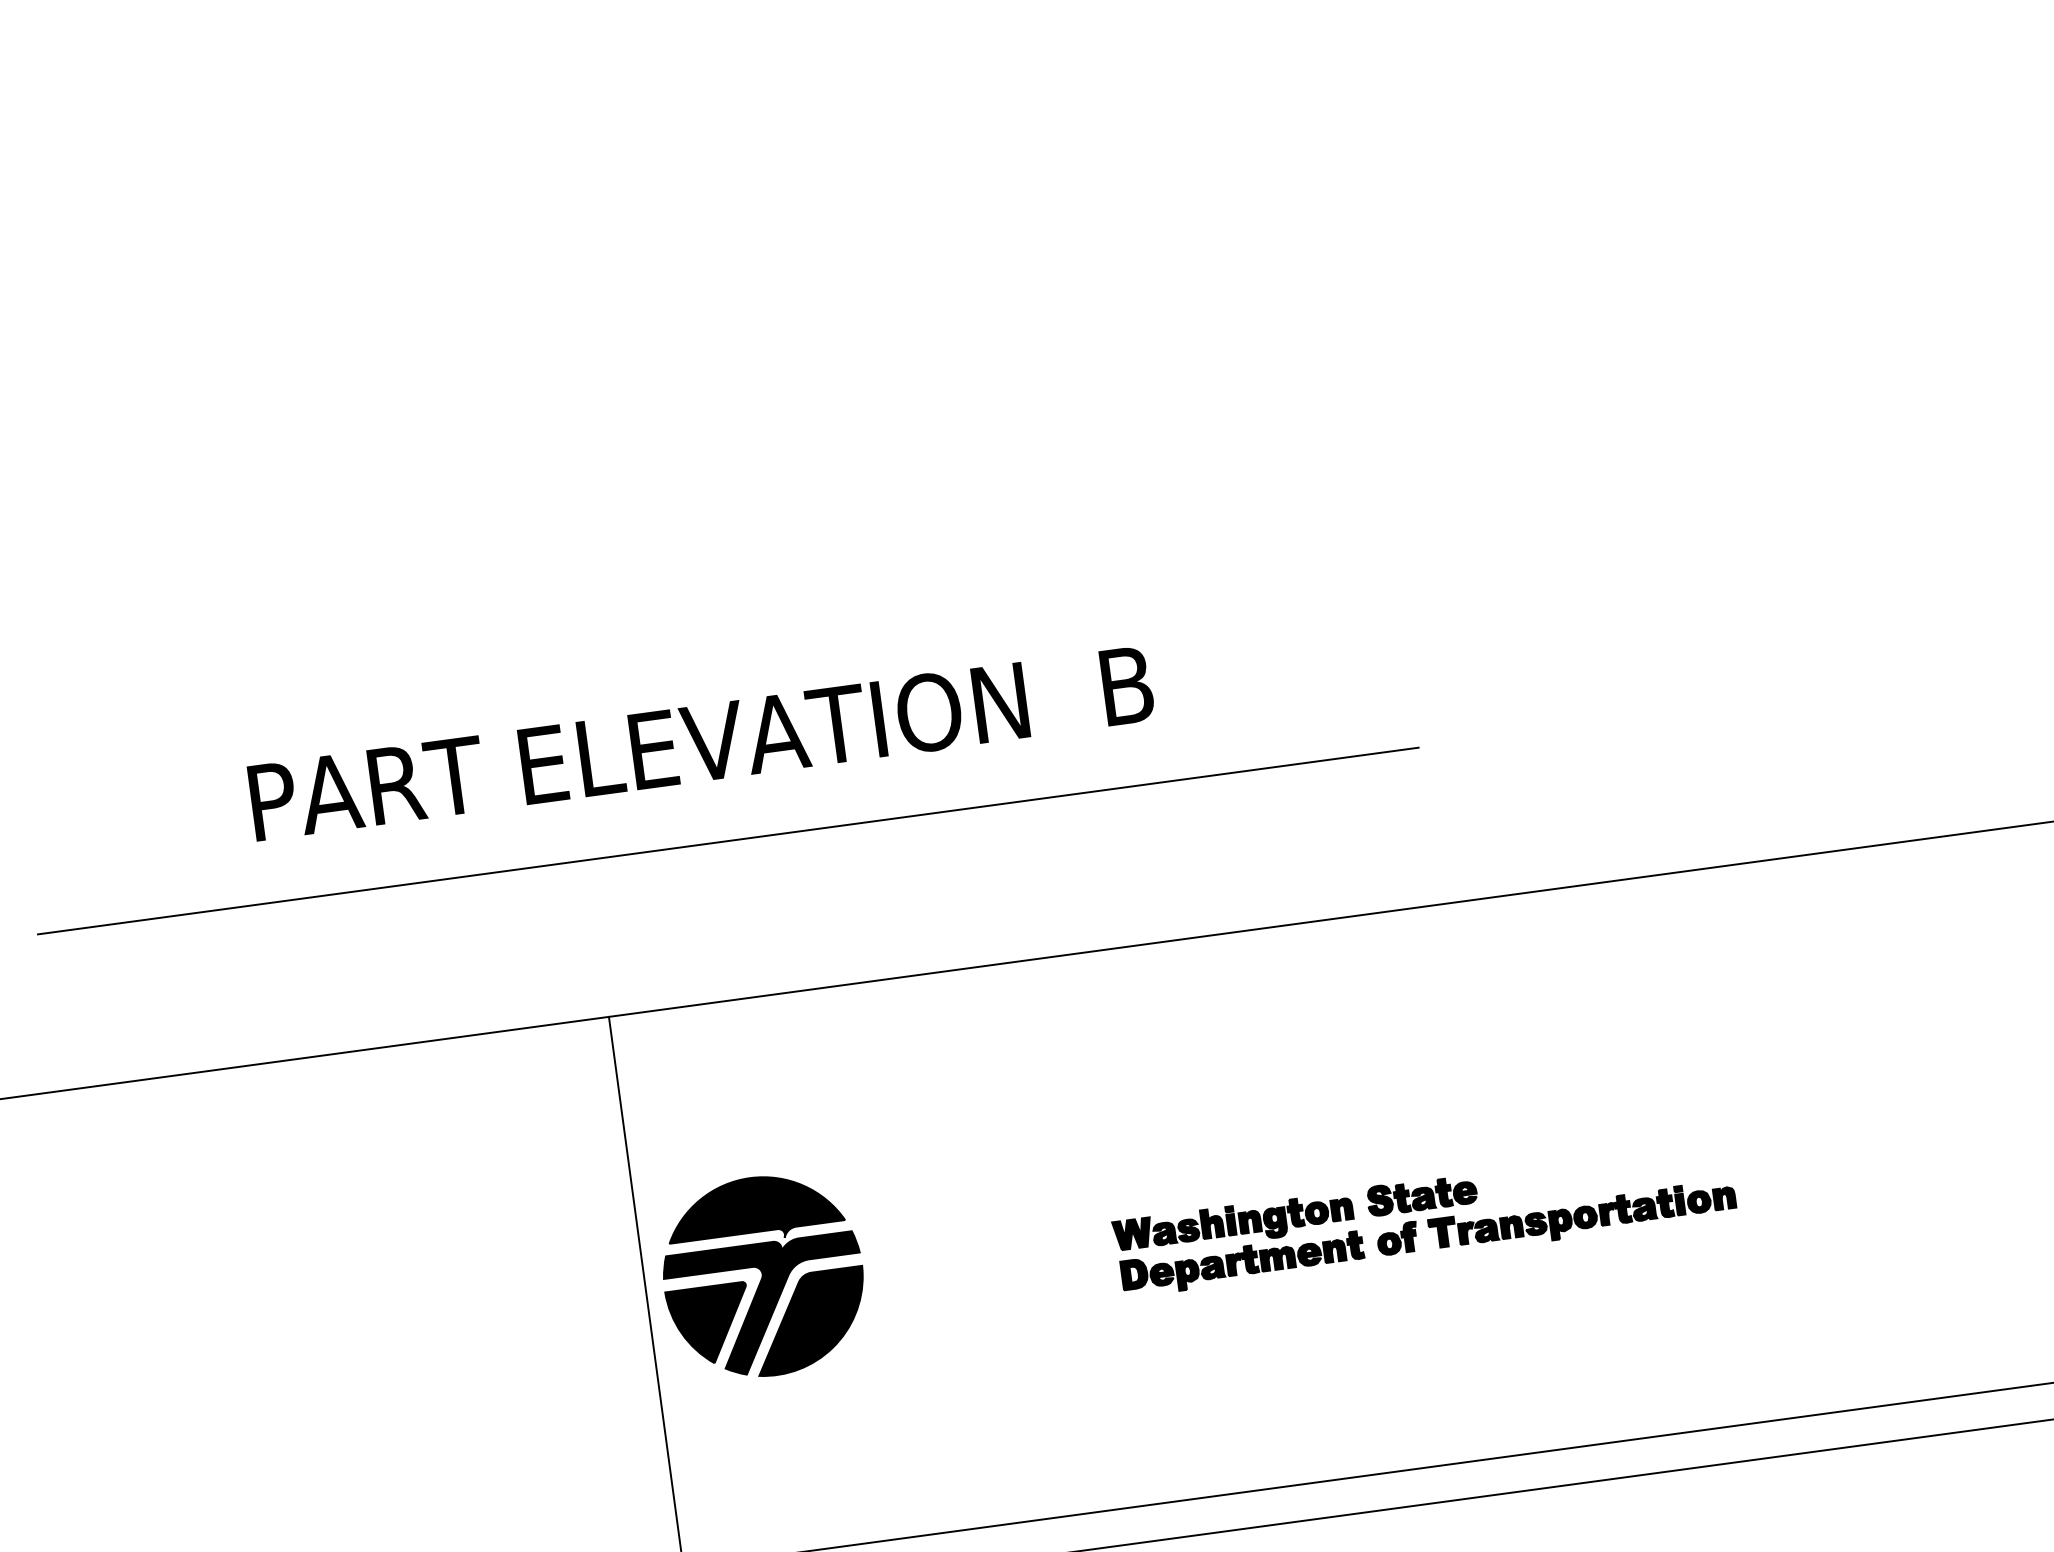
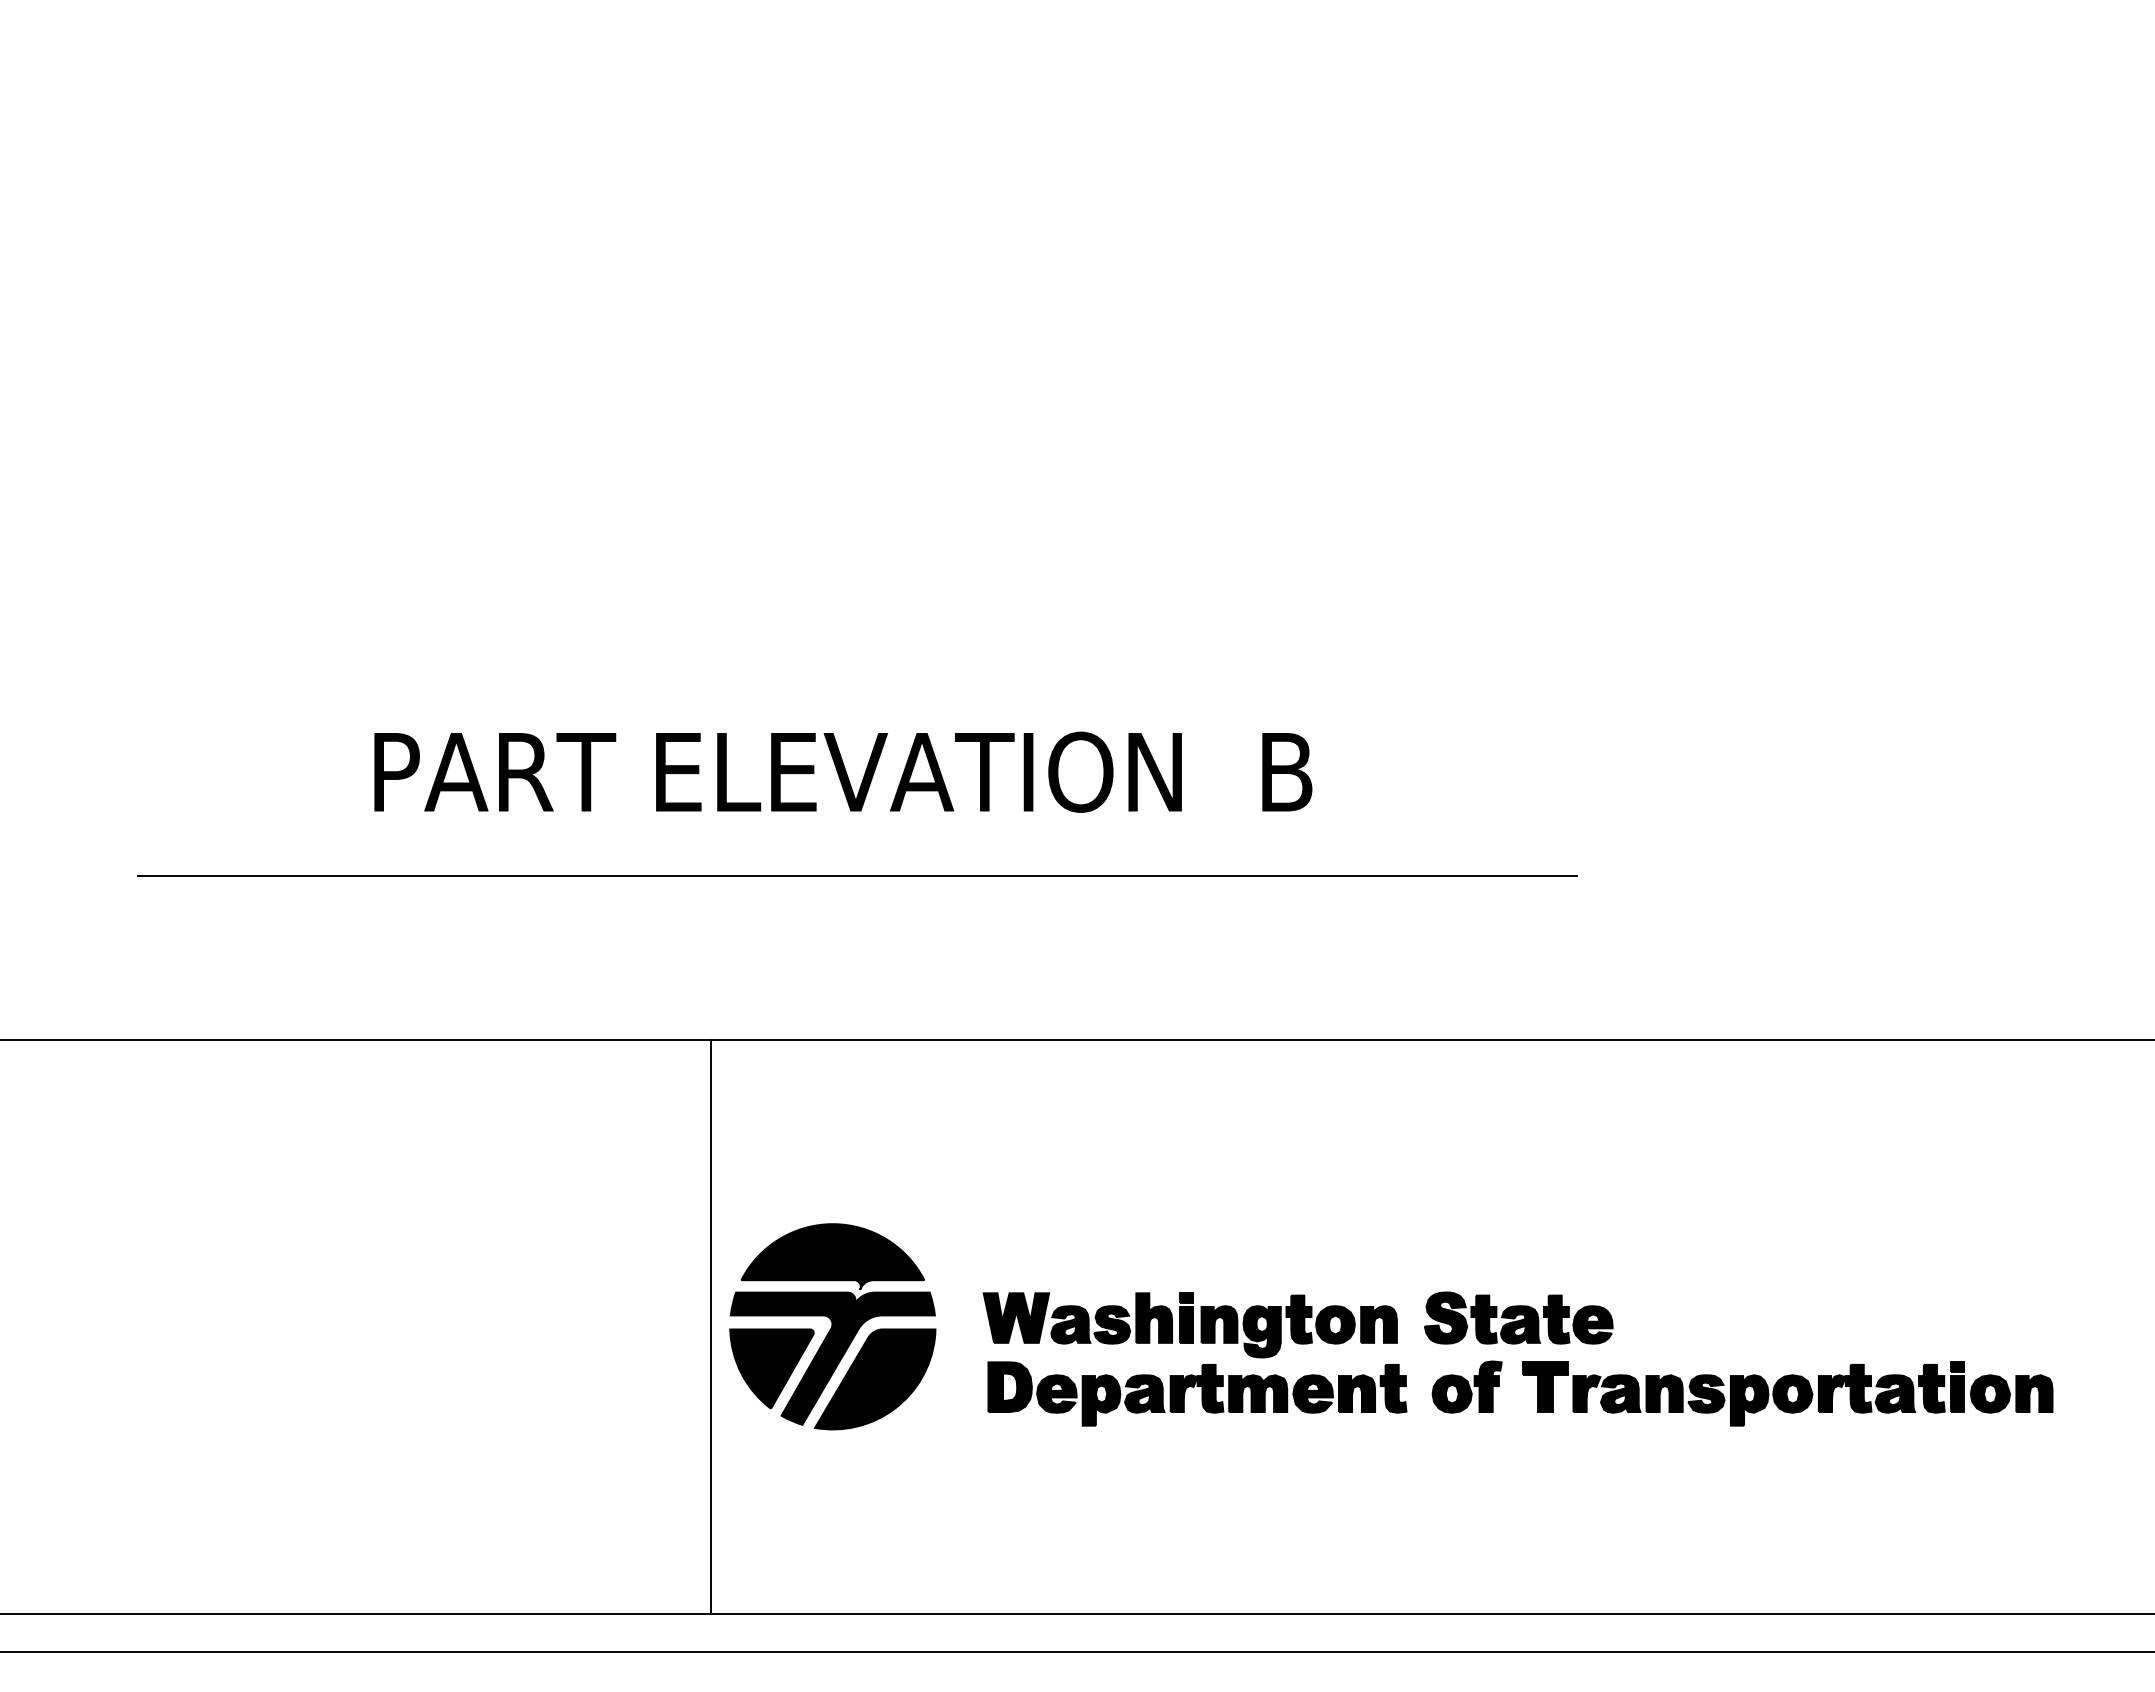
part: (1424, 1218) -> (1517, 1358), size x1.67

